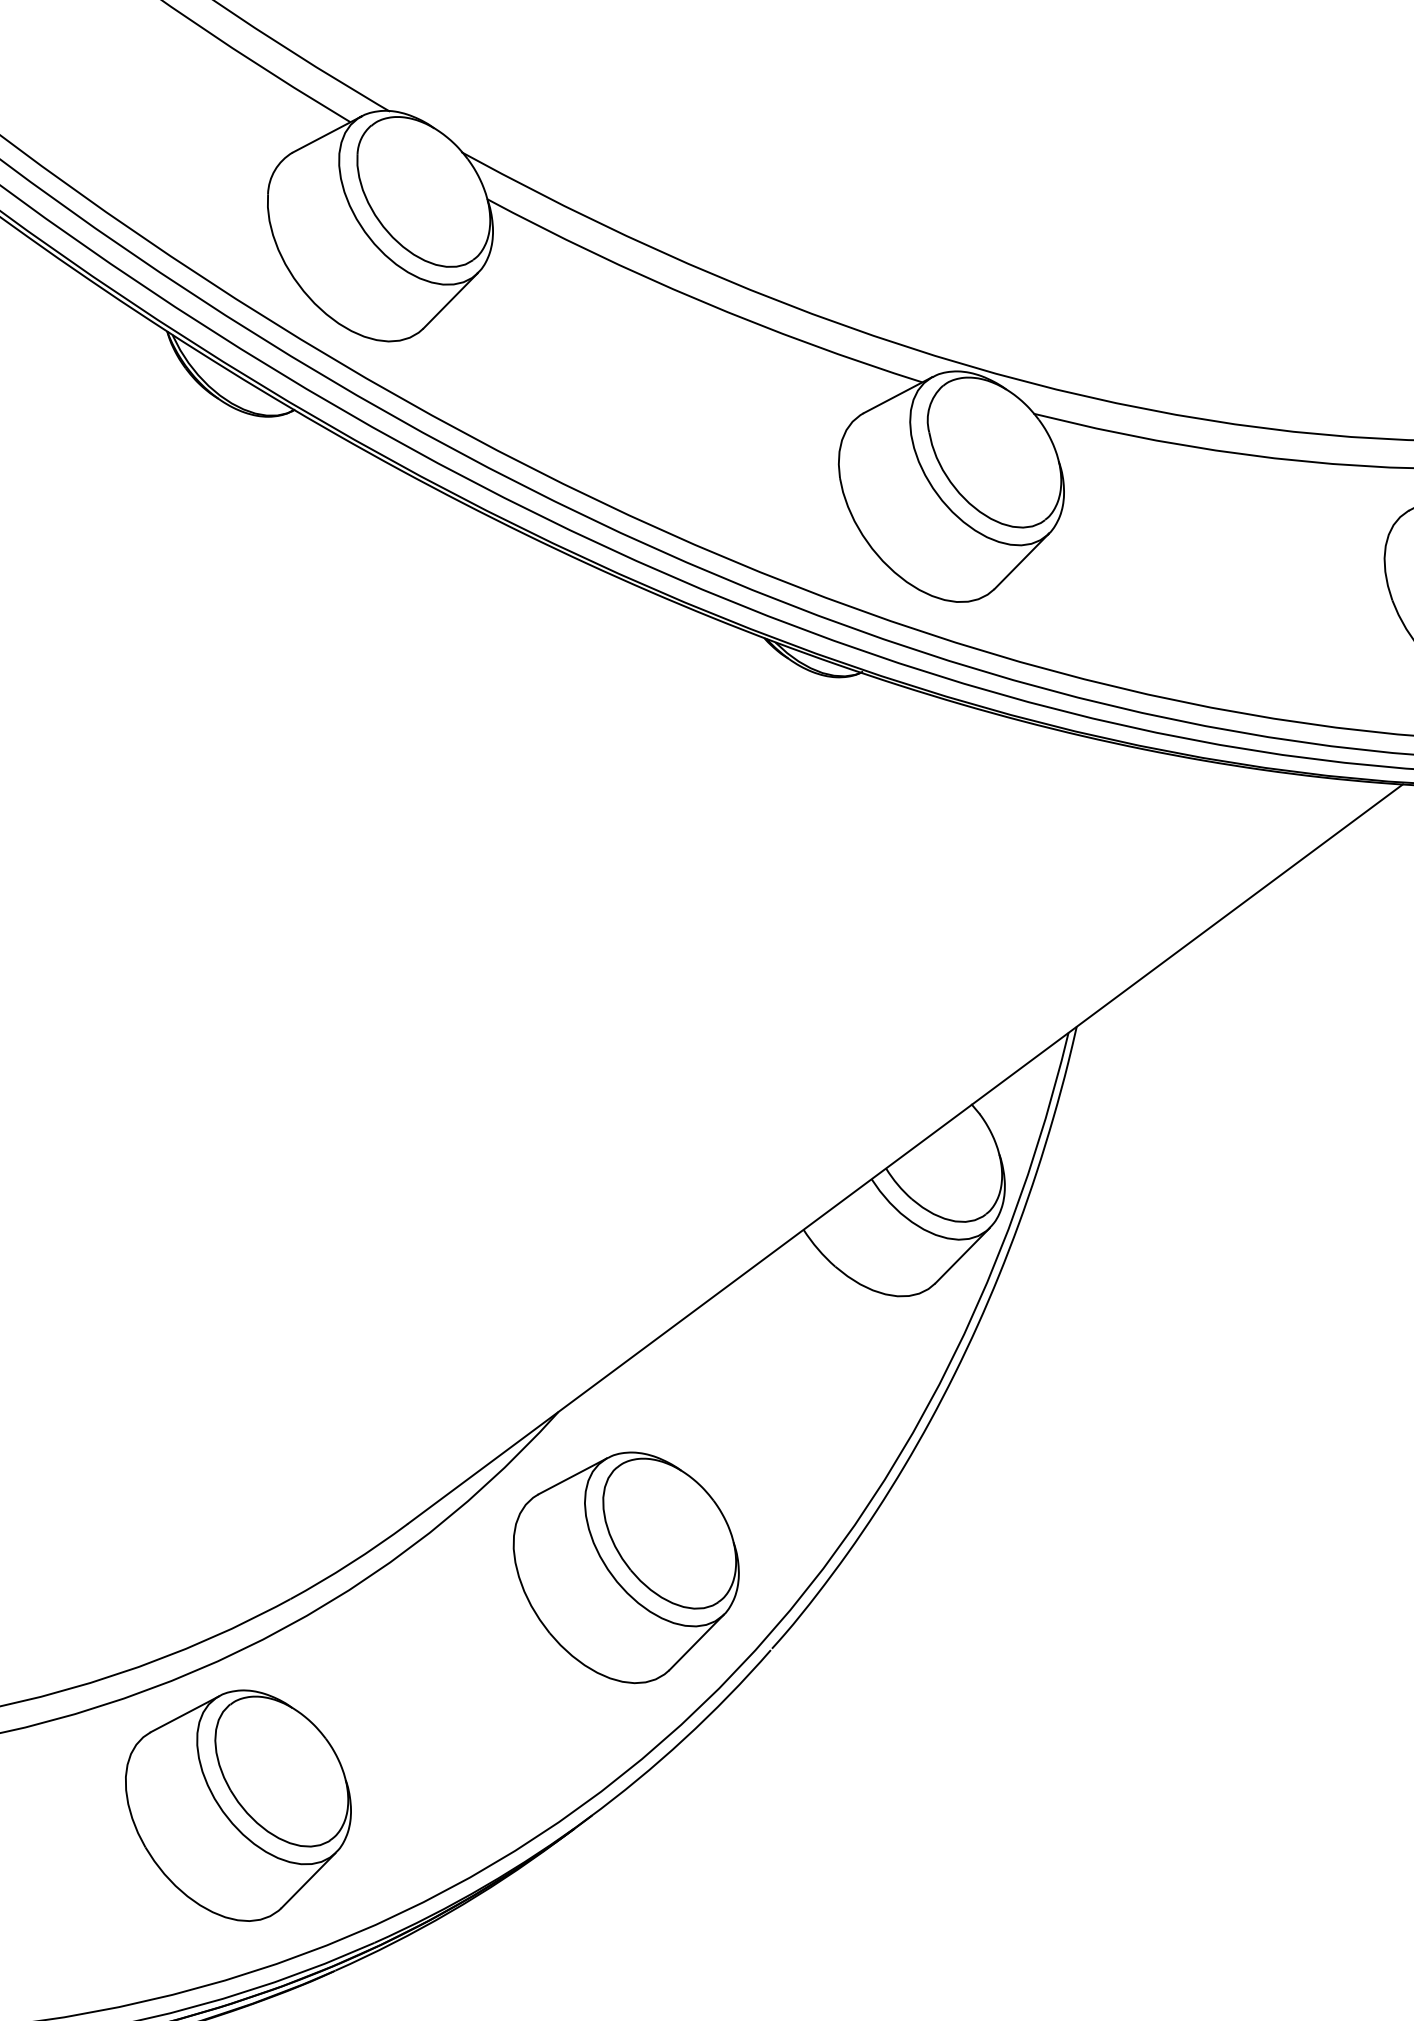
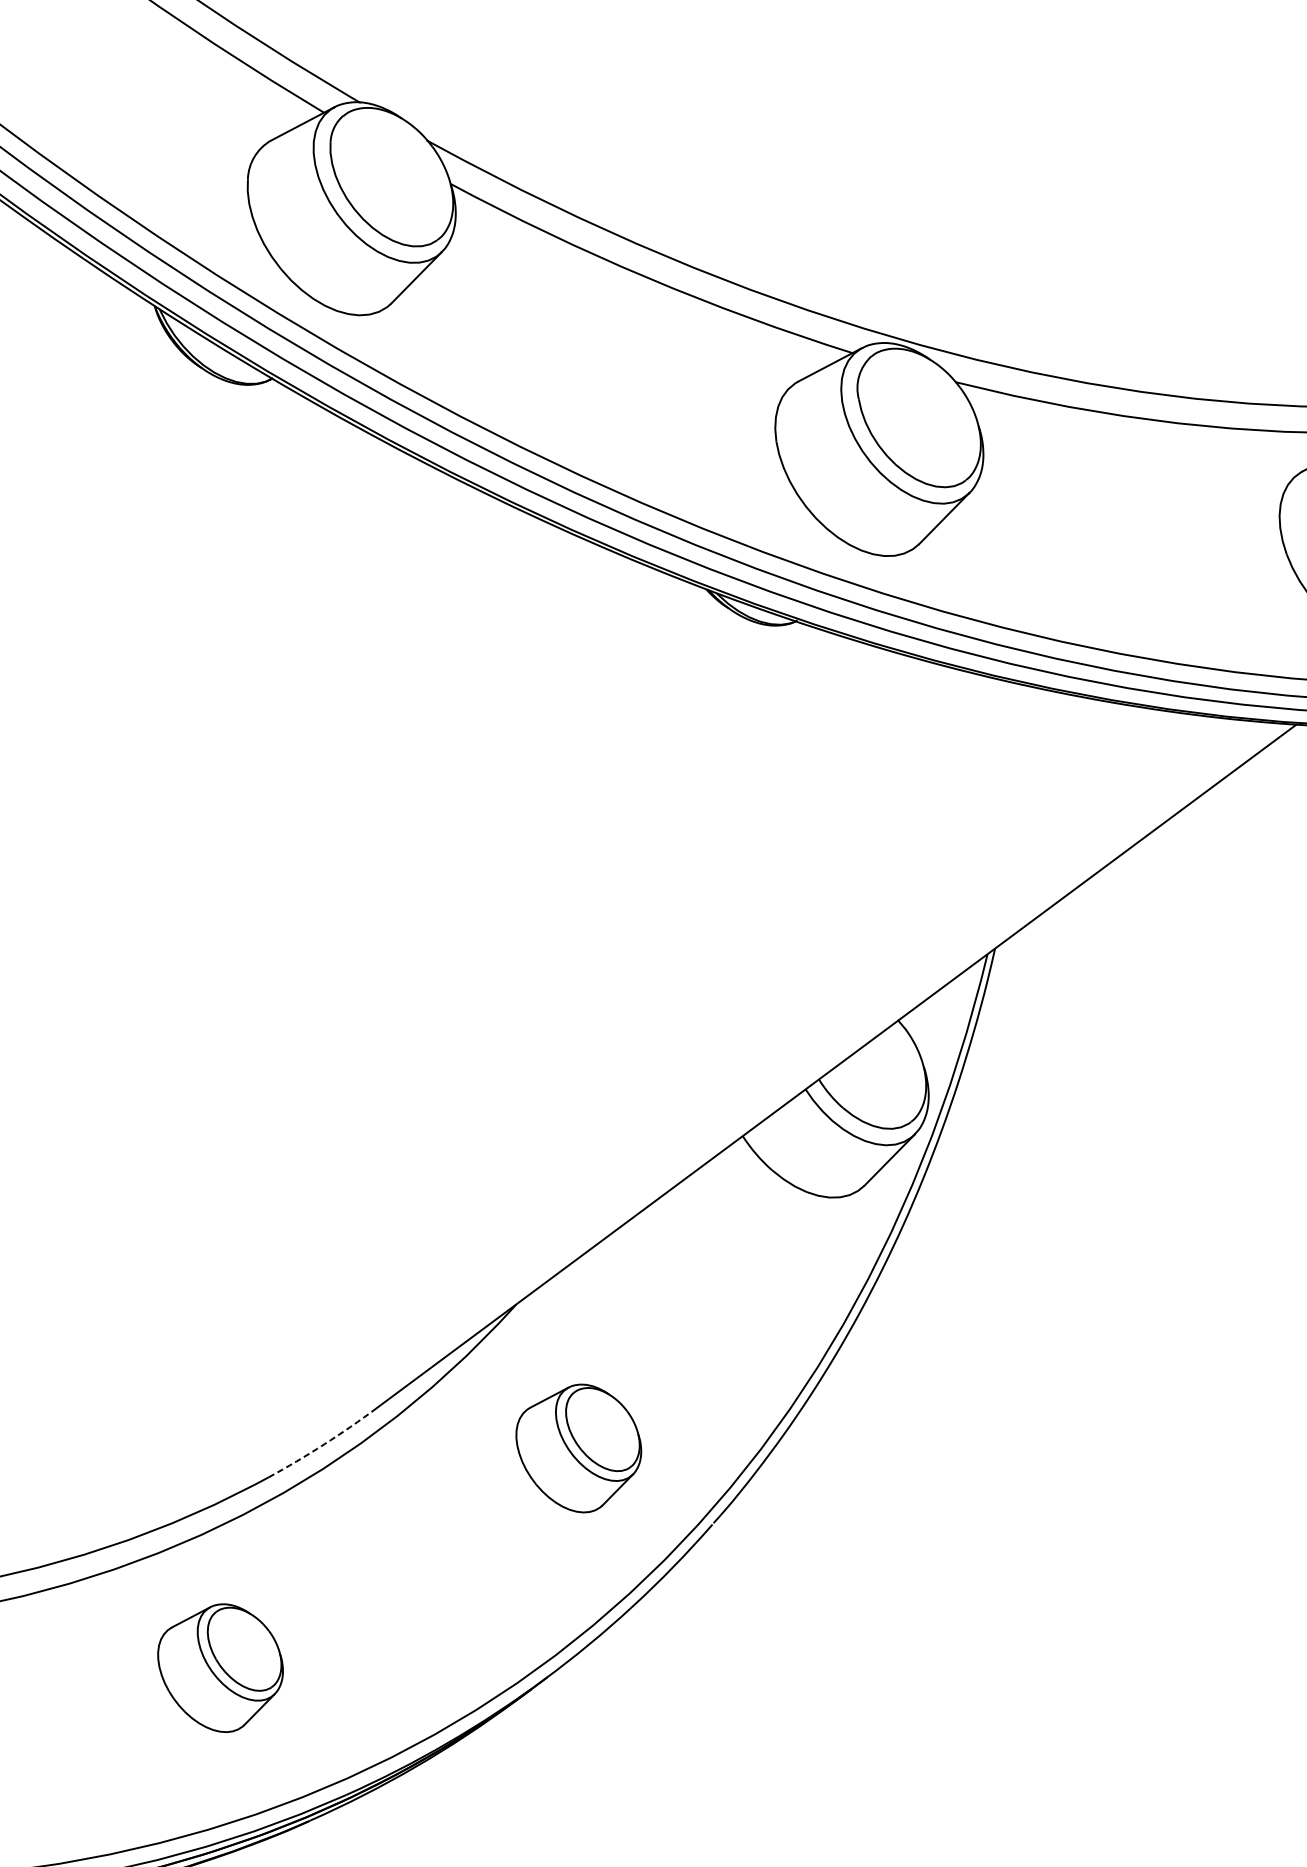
arc: (350, 1563) -> (324, 1444), solid -> dashed
part: (625, 1567) -> (578, 1448), size x0.6
part: (238, 1805) -> (220, 1668), size x0.6

